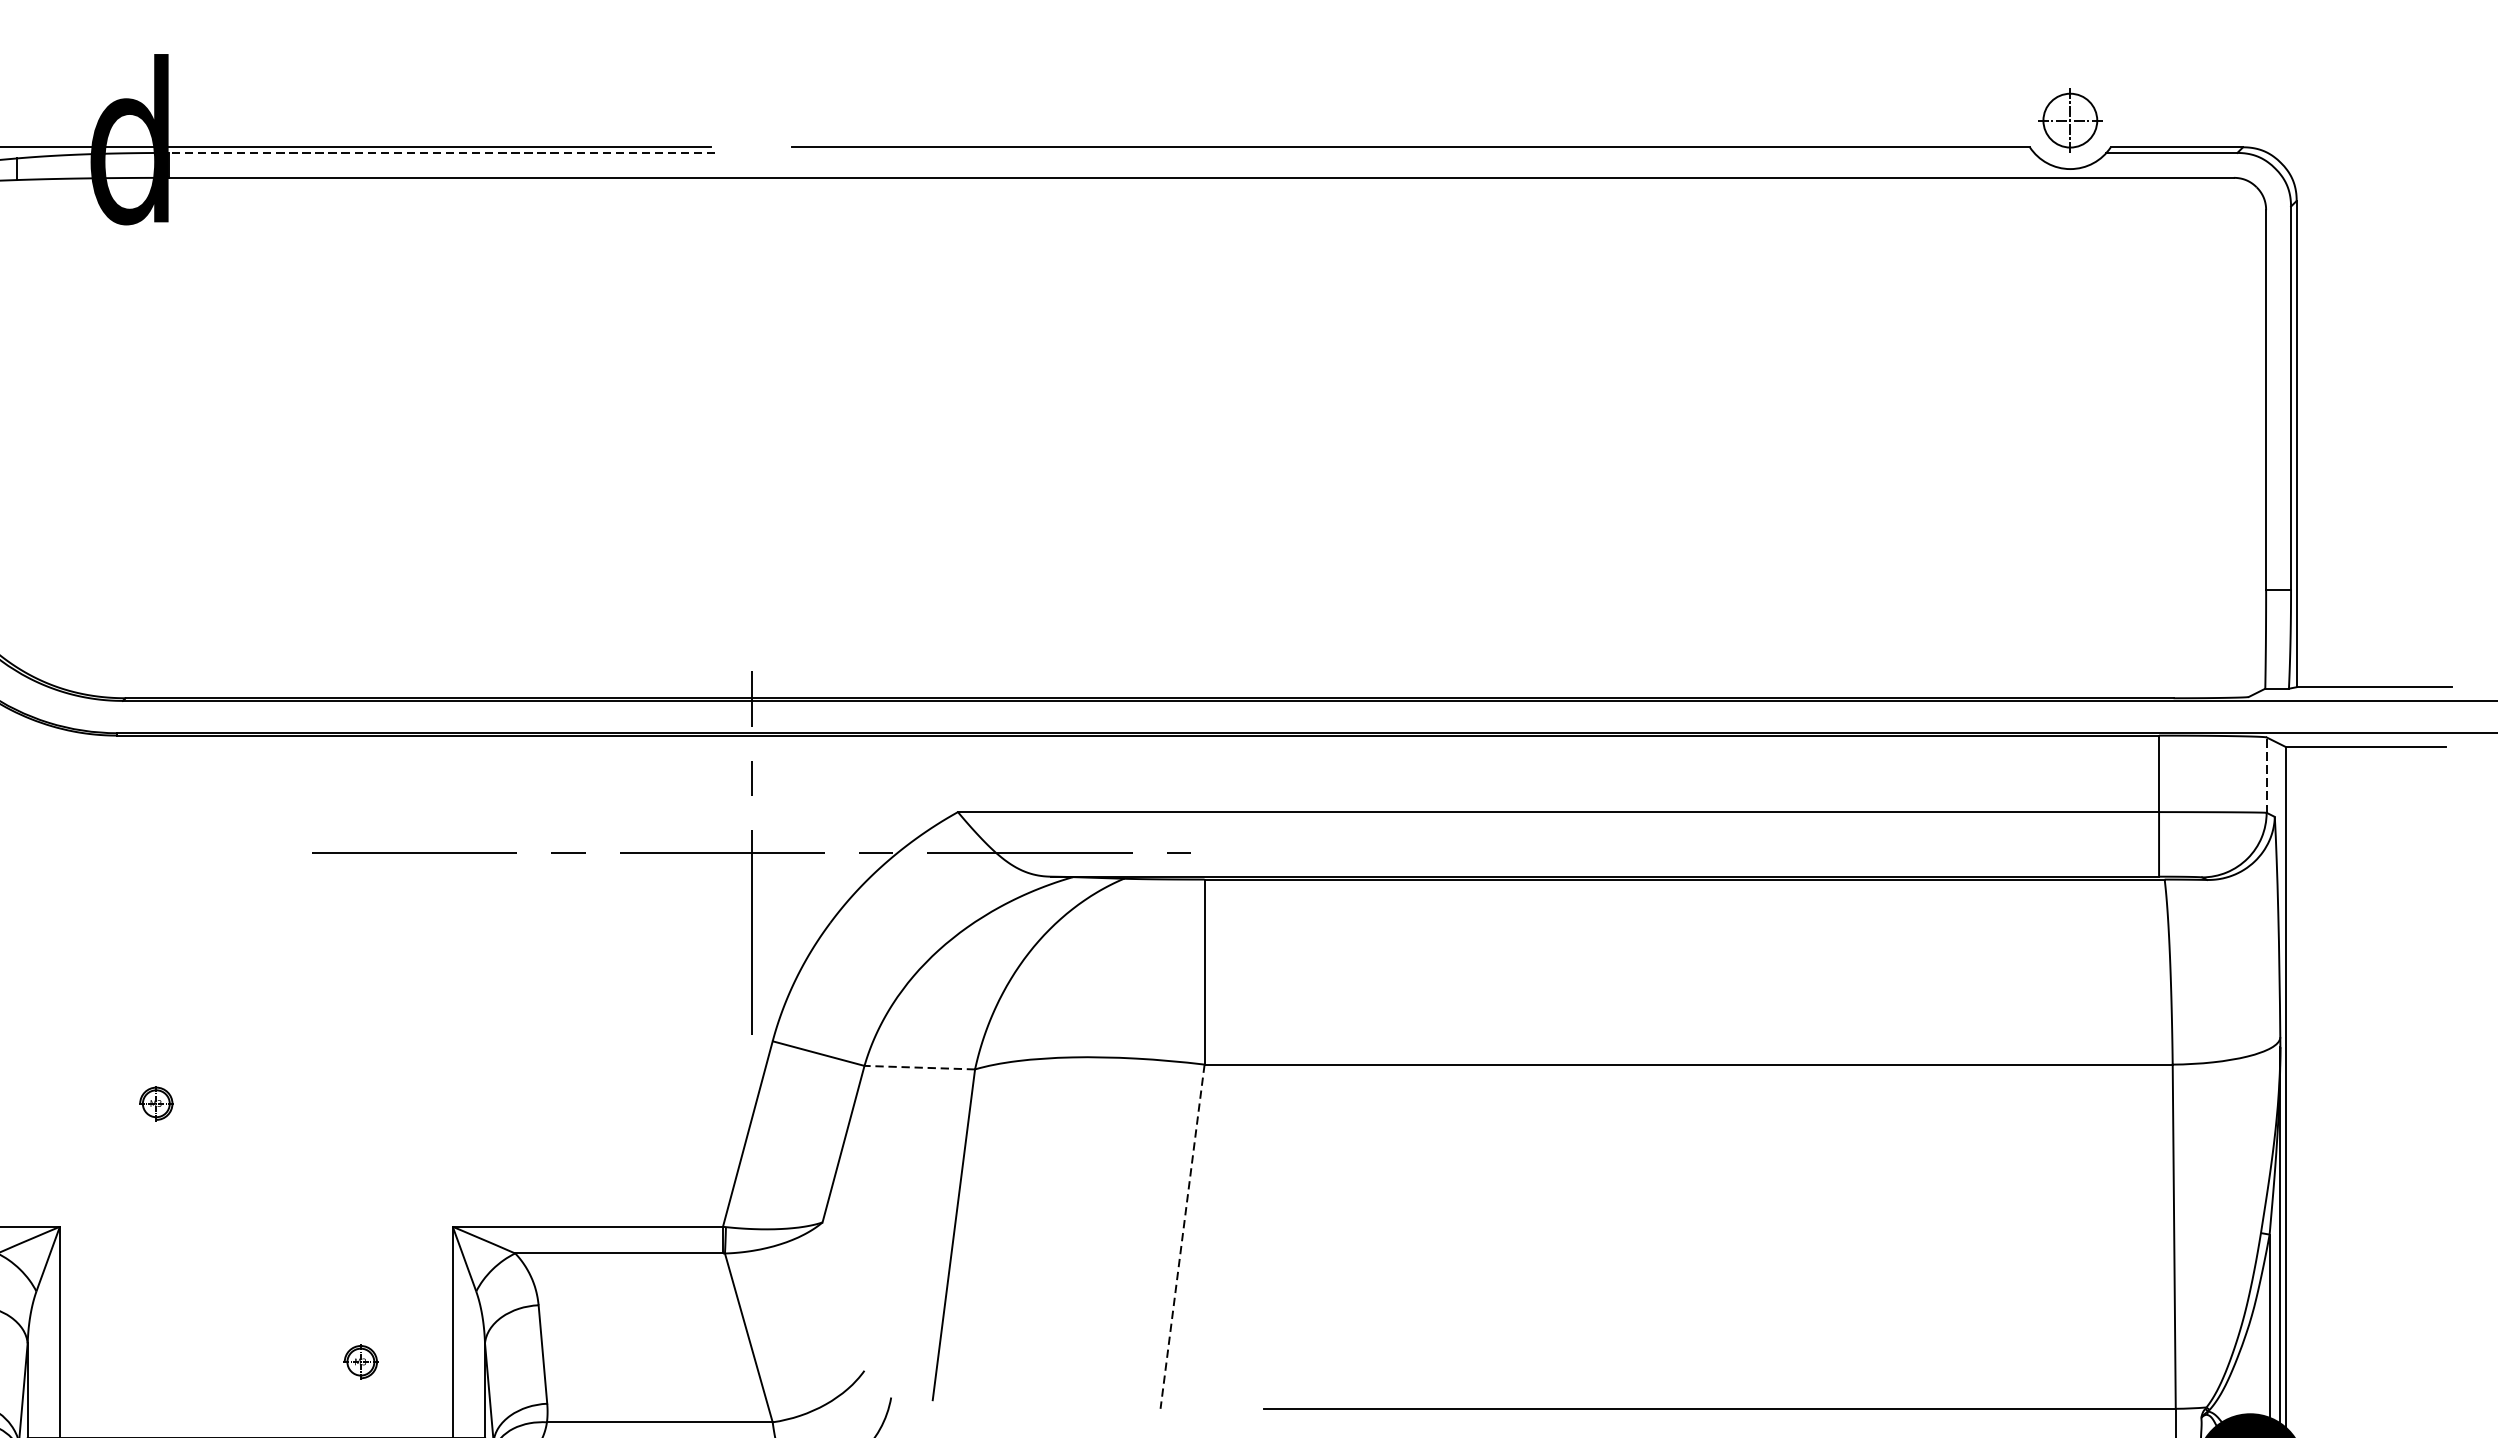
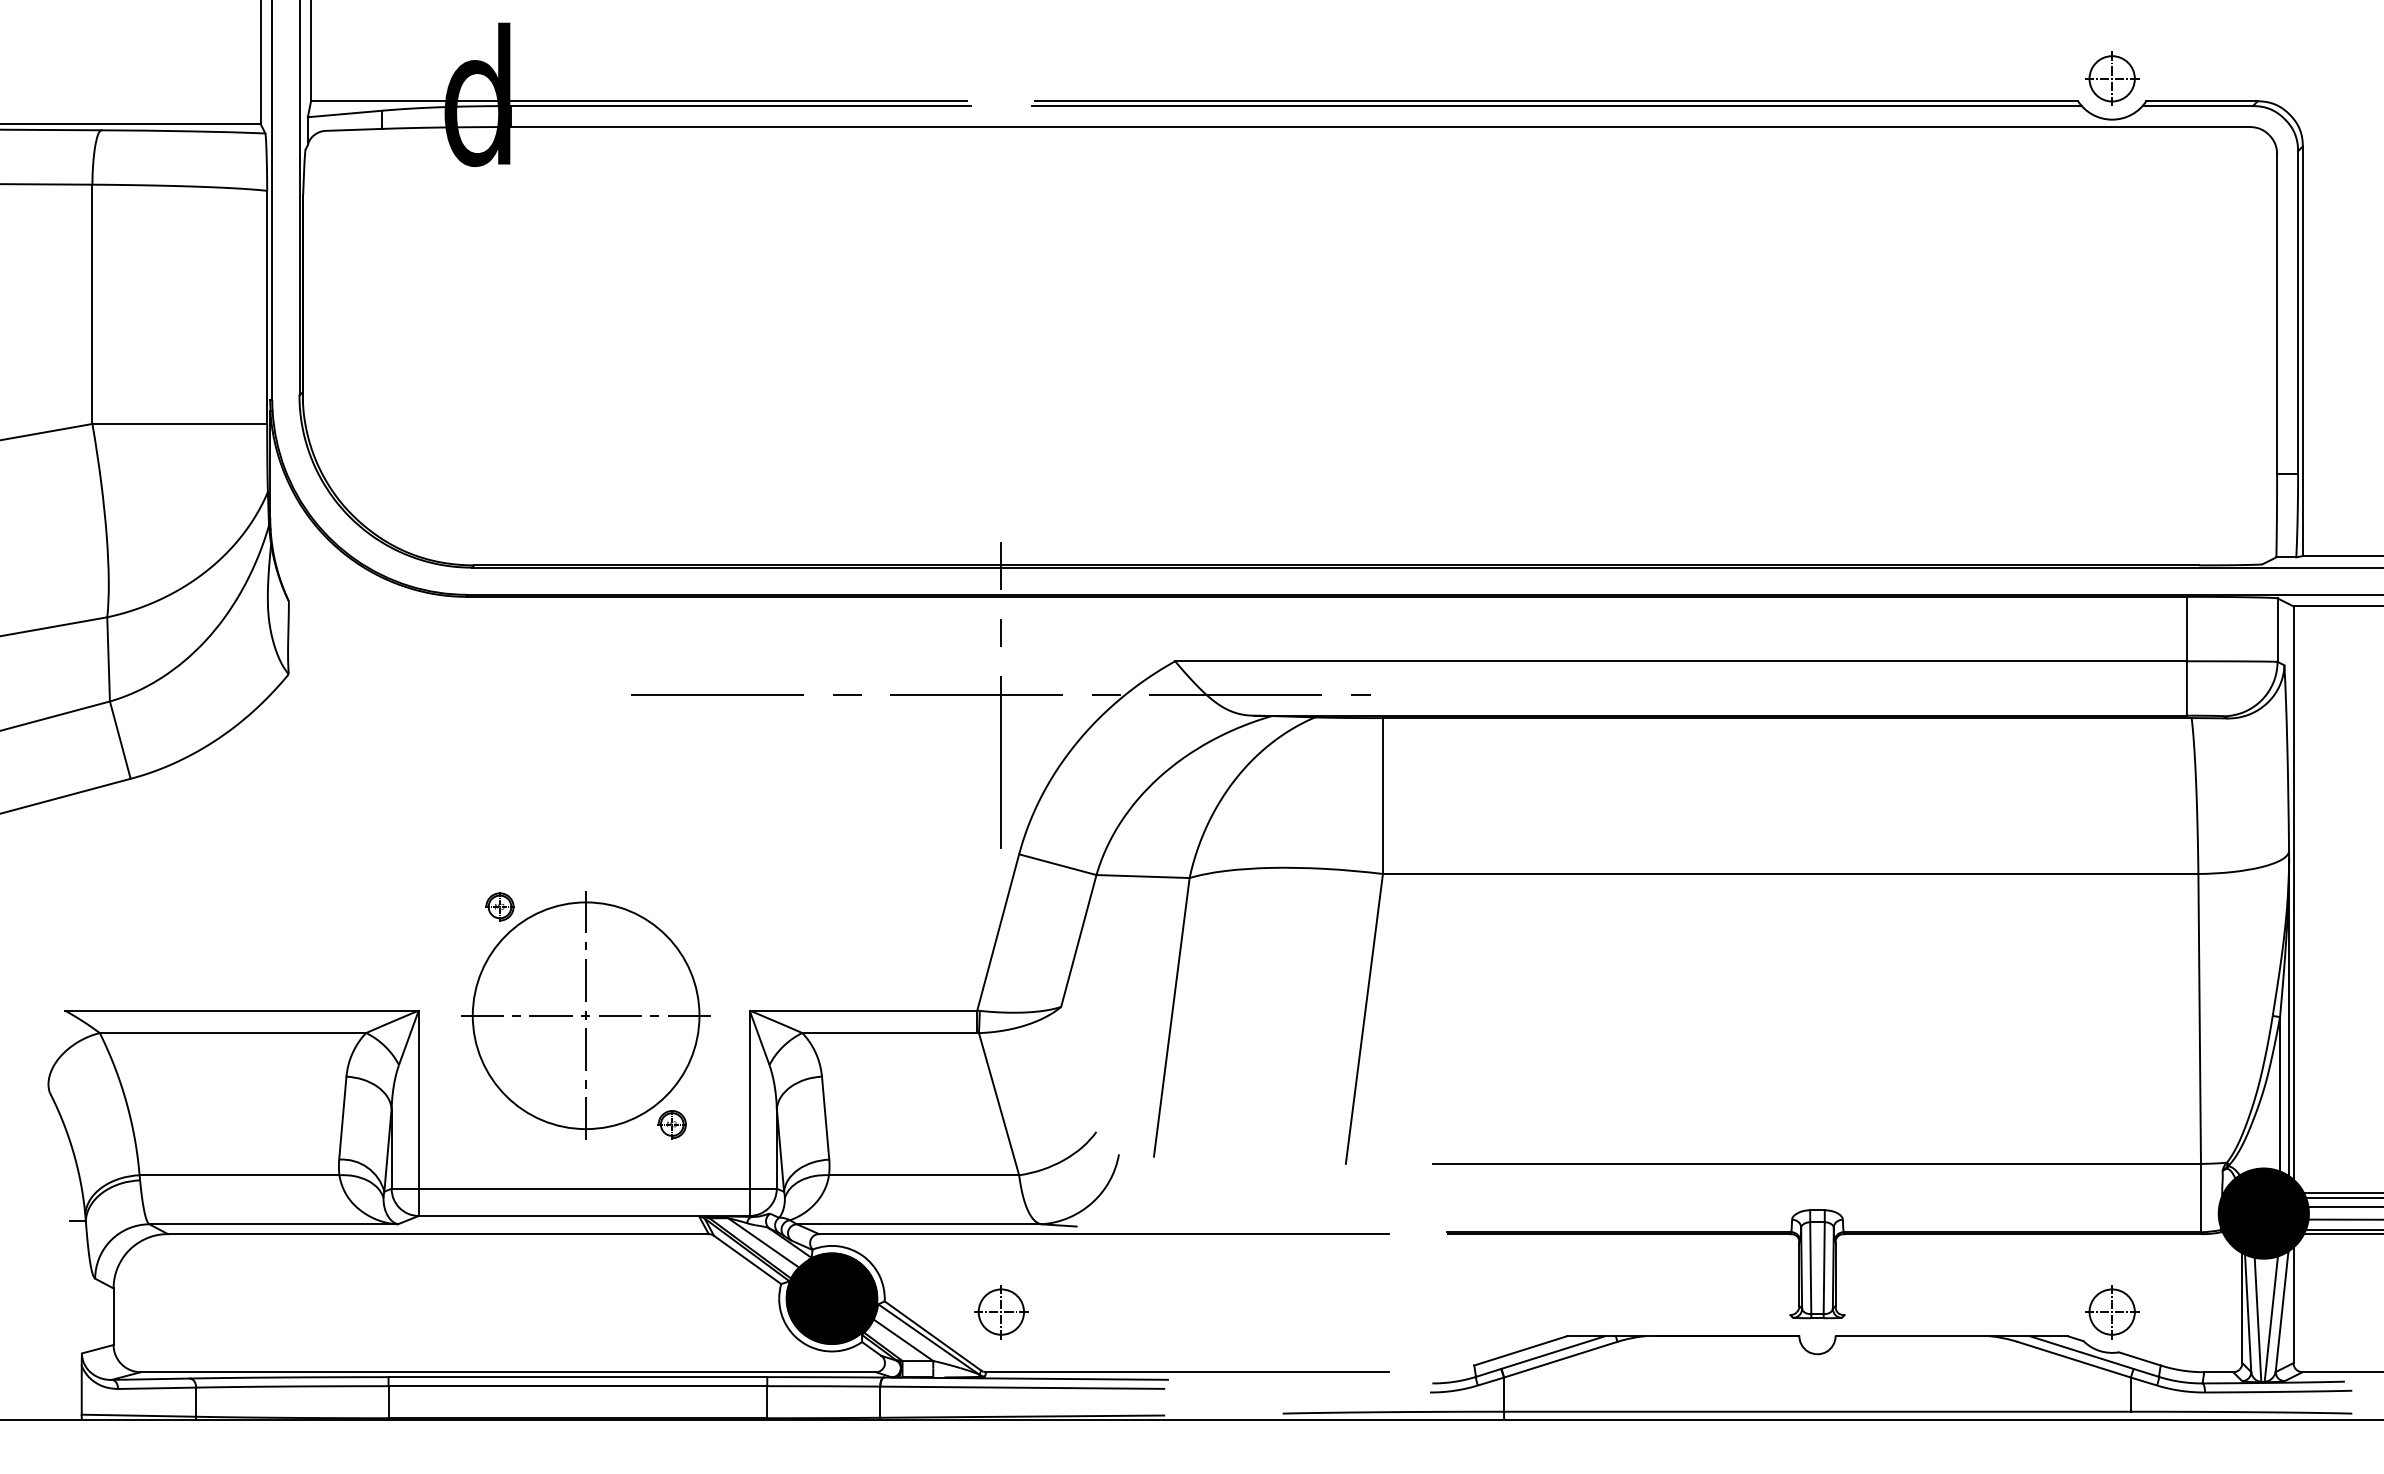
line: (441, 153) -> (740, 106), dashed -> solid
line: (1410, 153) -> (1556, 106), added
line: (2266, 775) -> (2277, 630), dashed -> solid
line: (920, 1067) -> (1143, 876), dashed -> solid
part: (257, 1232) -> (585, 1015), added
line: (1182, 1237) -> (1364, 1019), dashed -> solid

